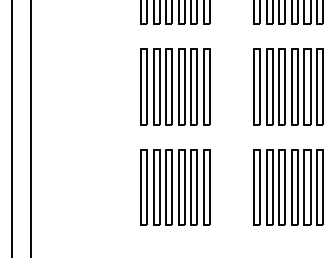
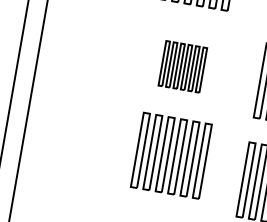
part: (175, 86) -> (182, 66), size x0.6
part: (175, 187) -> (171, 155), moved

